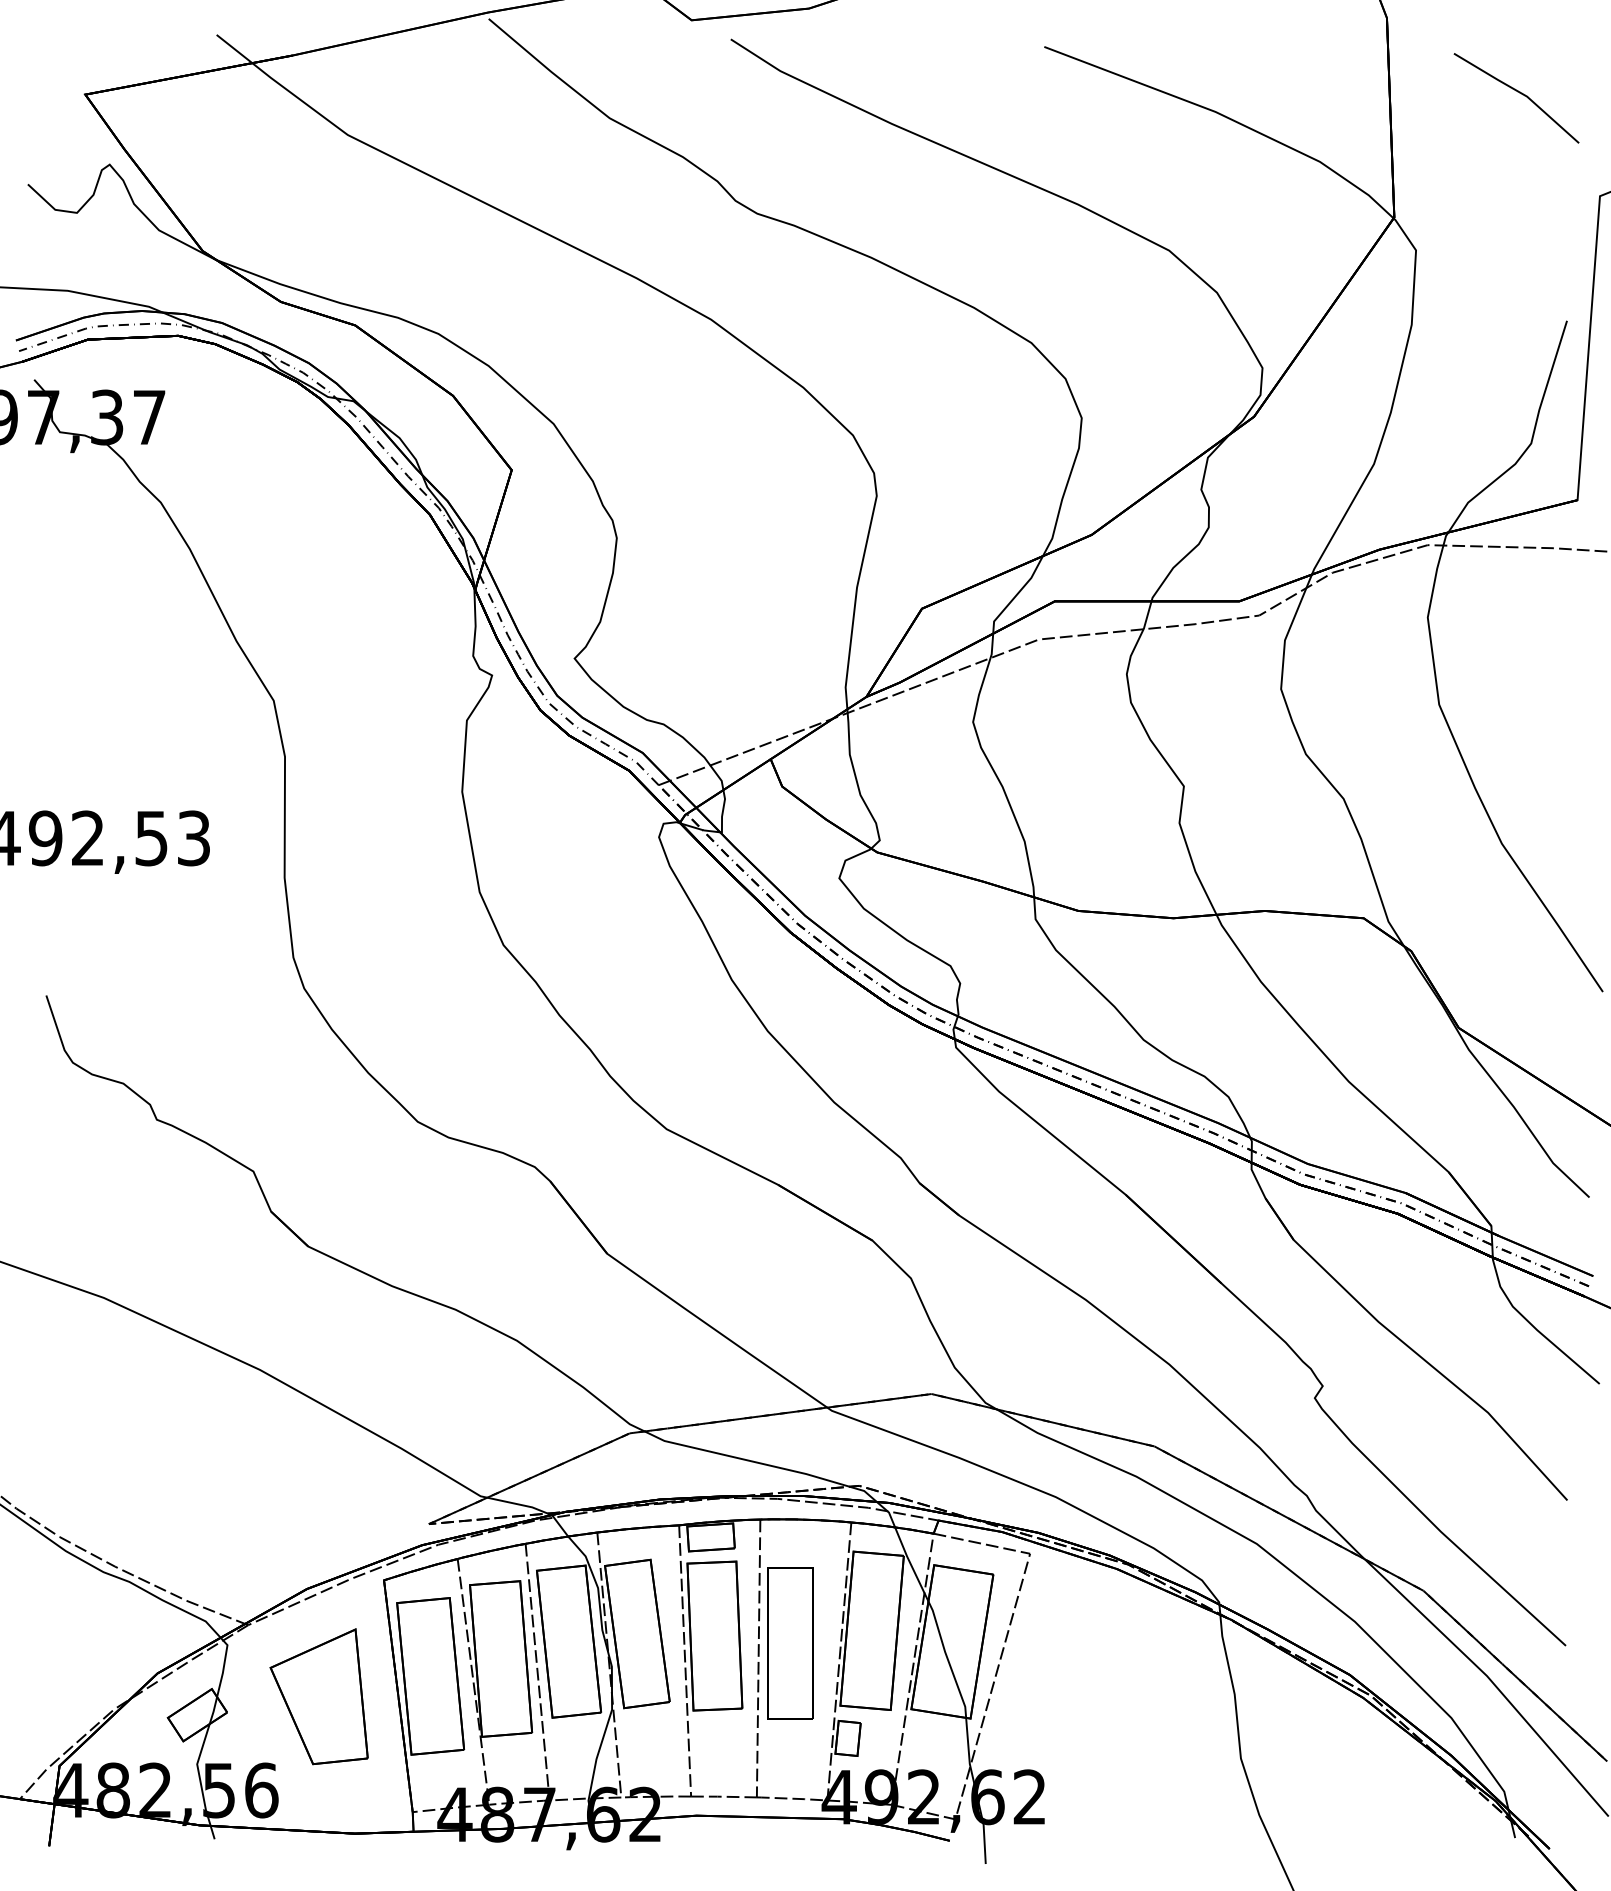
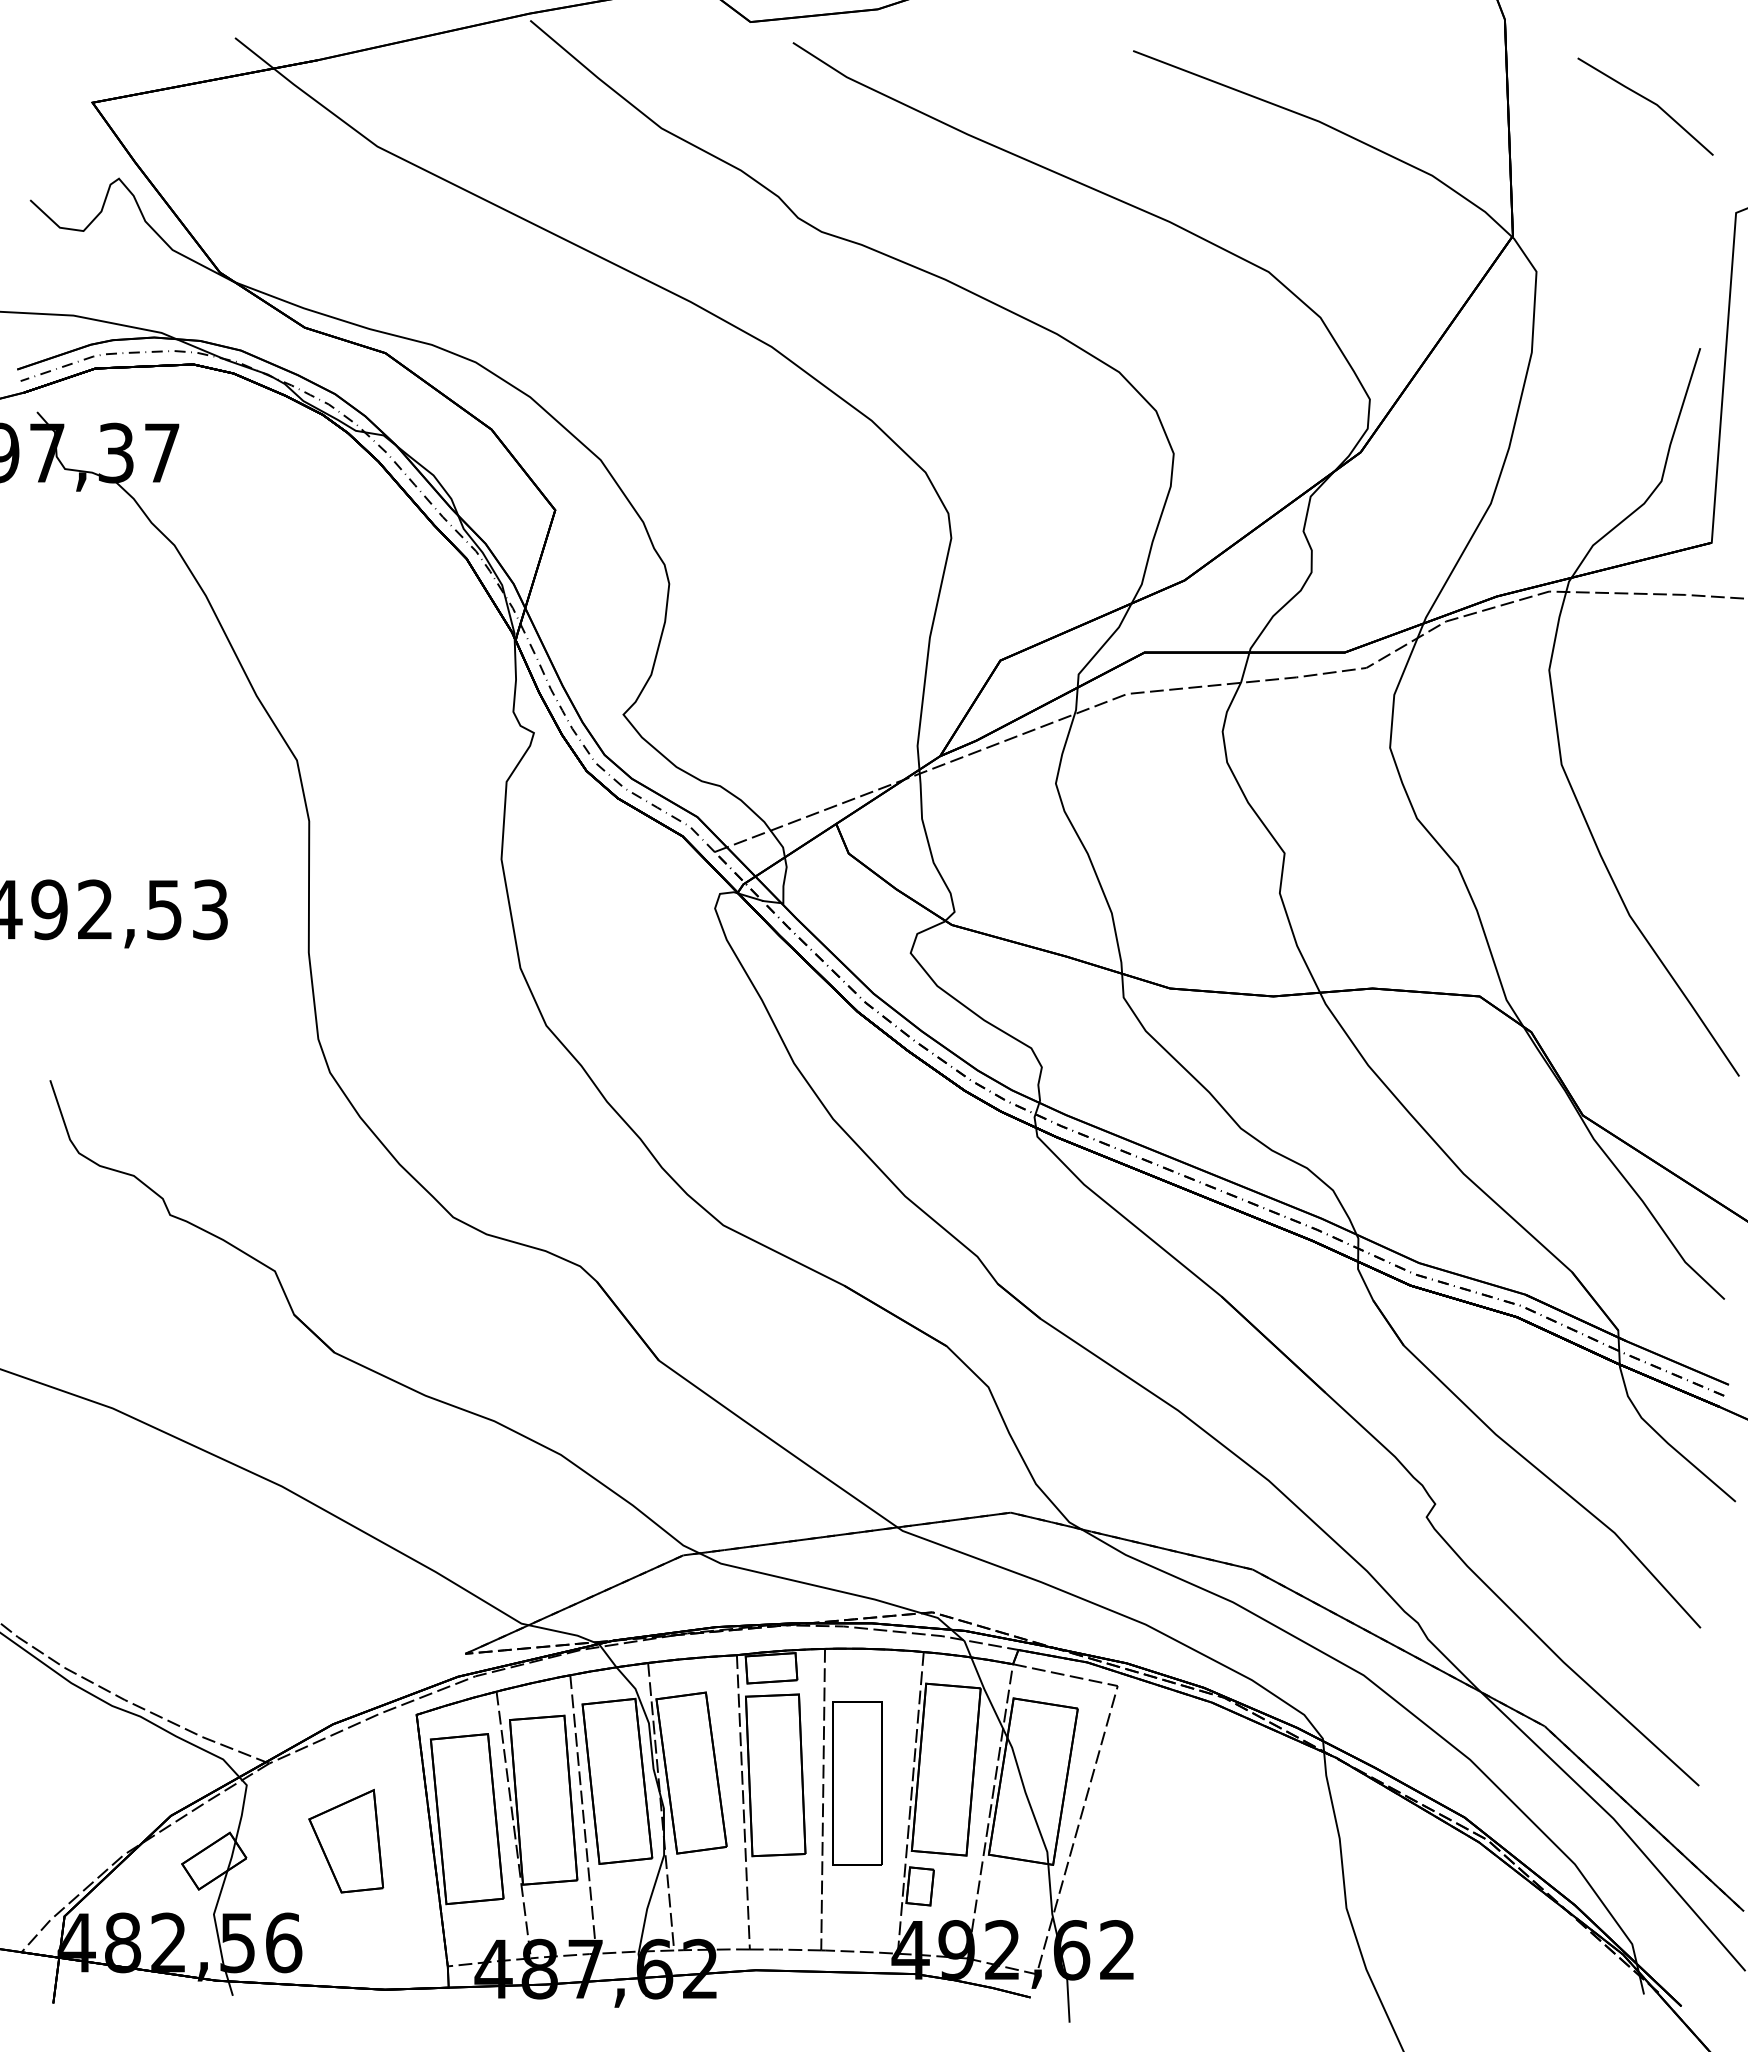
part: (318, 1696) -> (345, 1840), size x0.7

